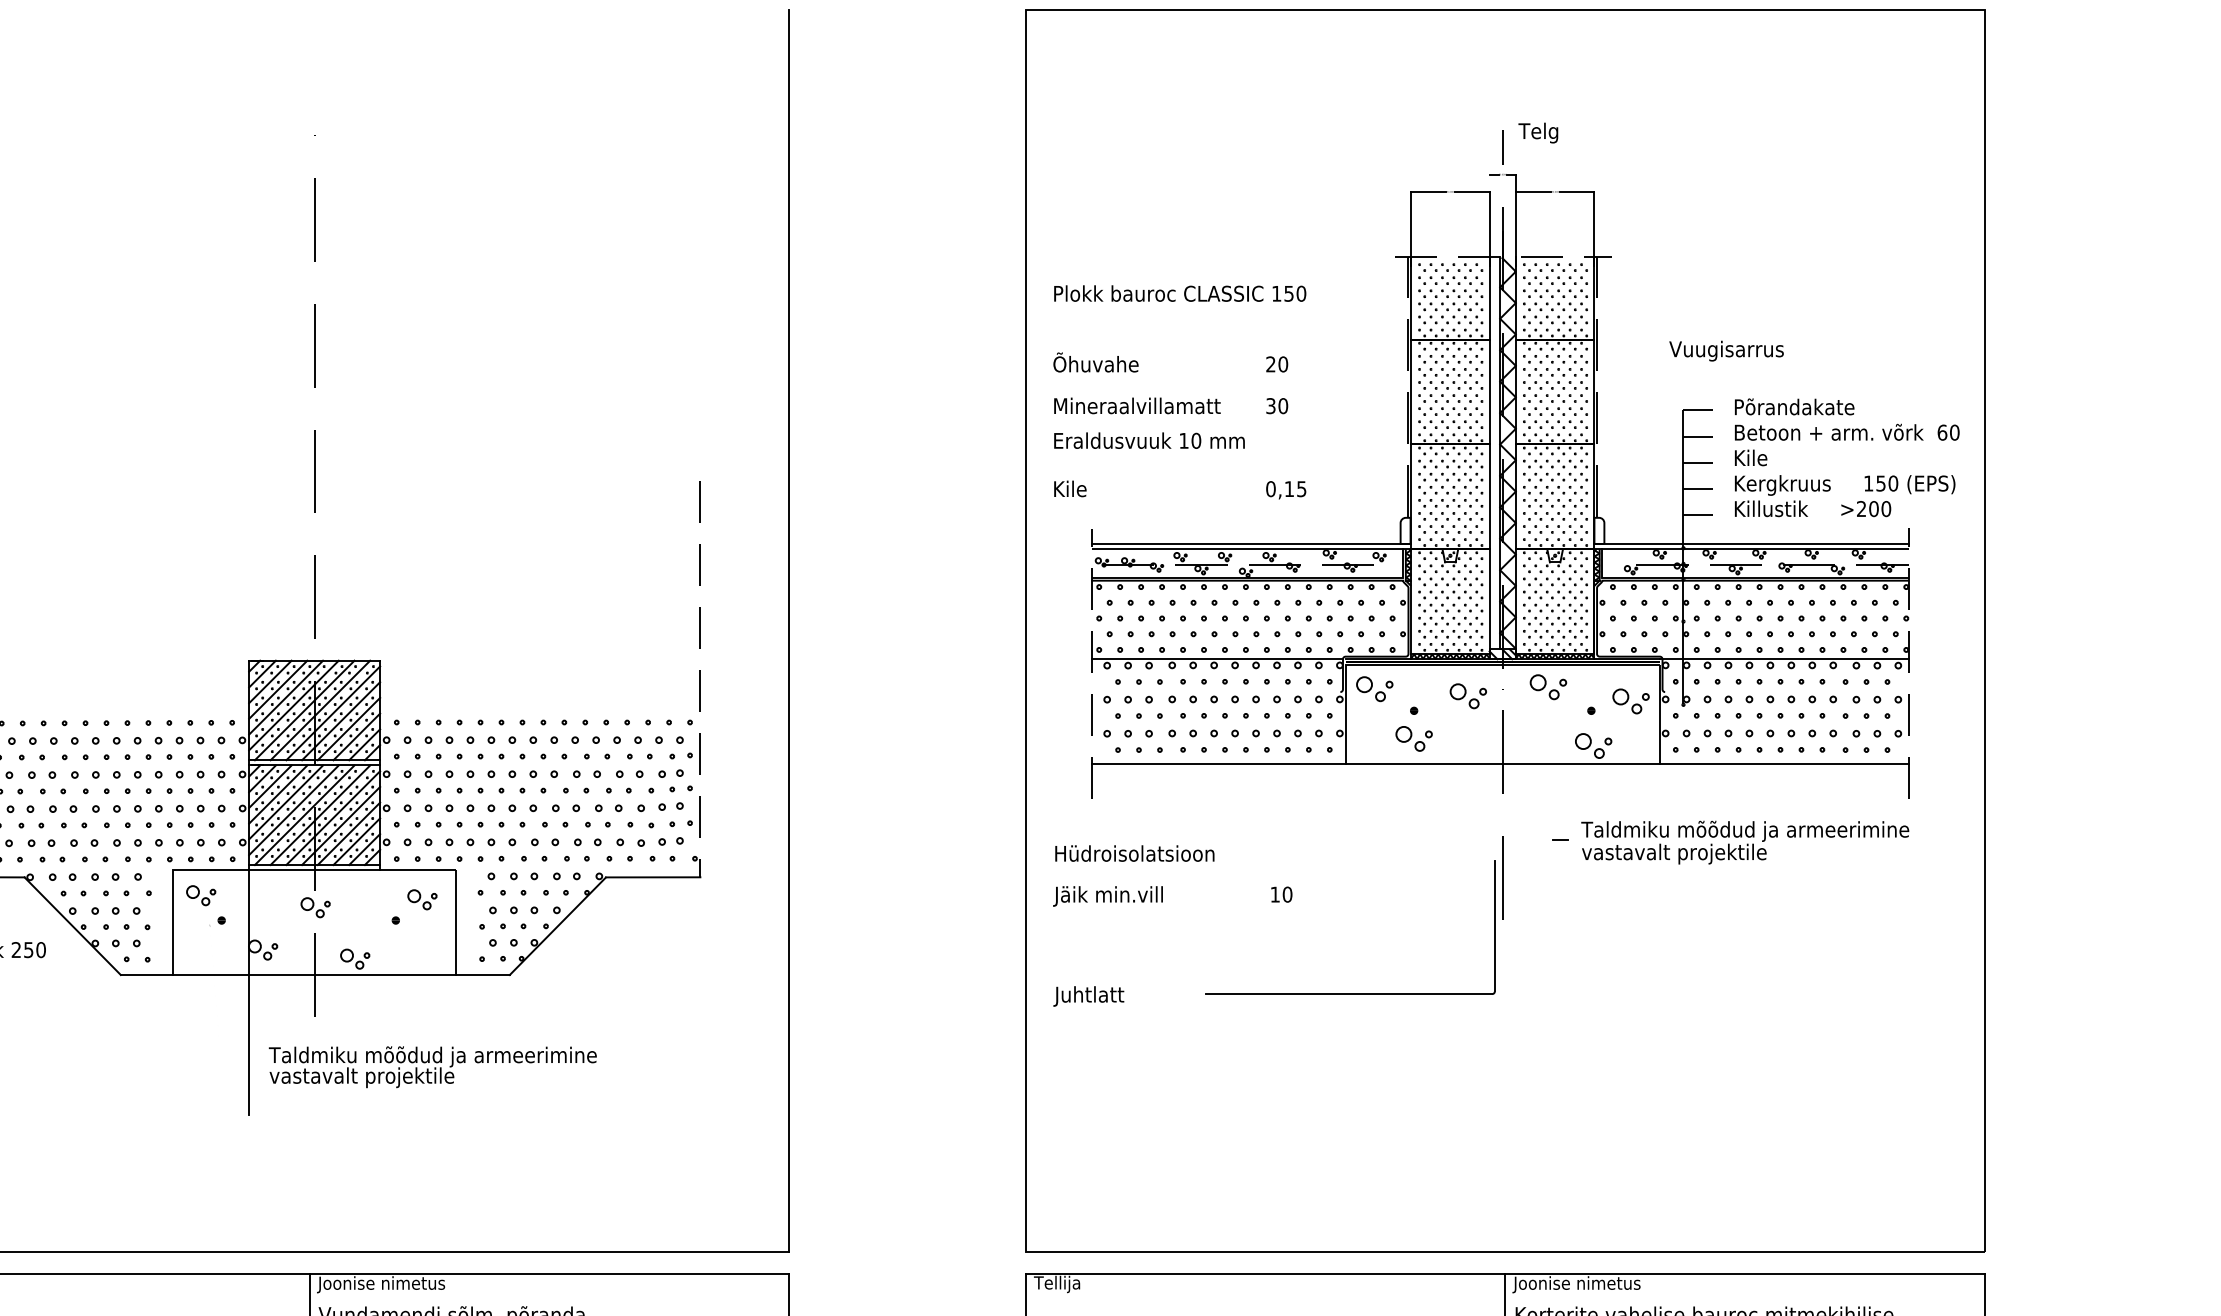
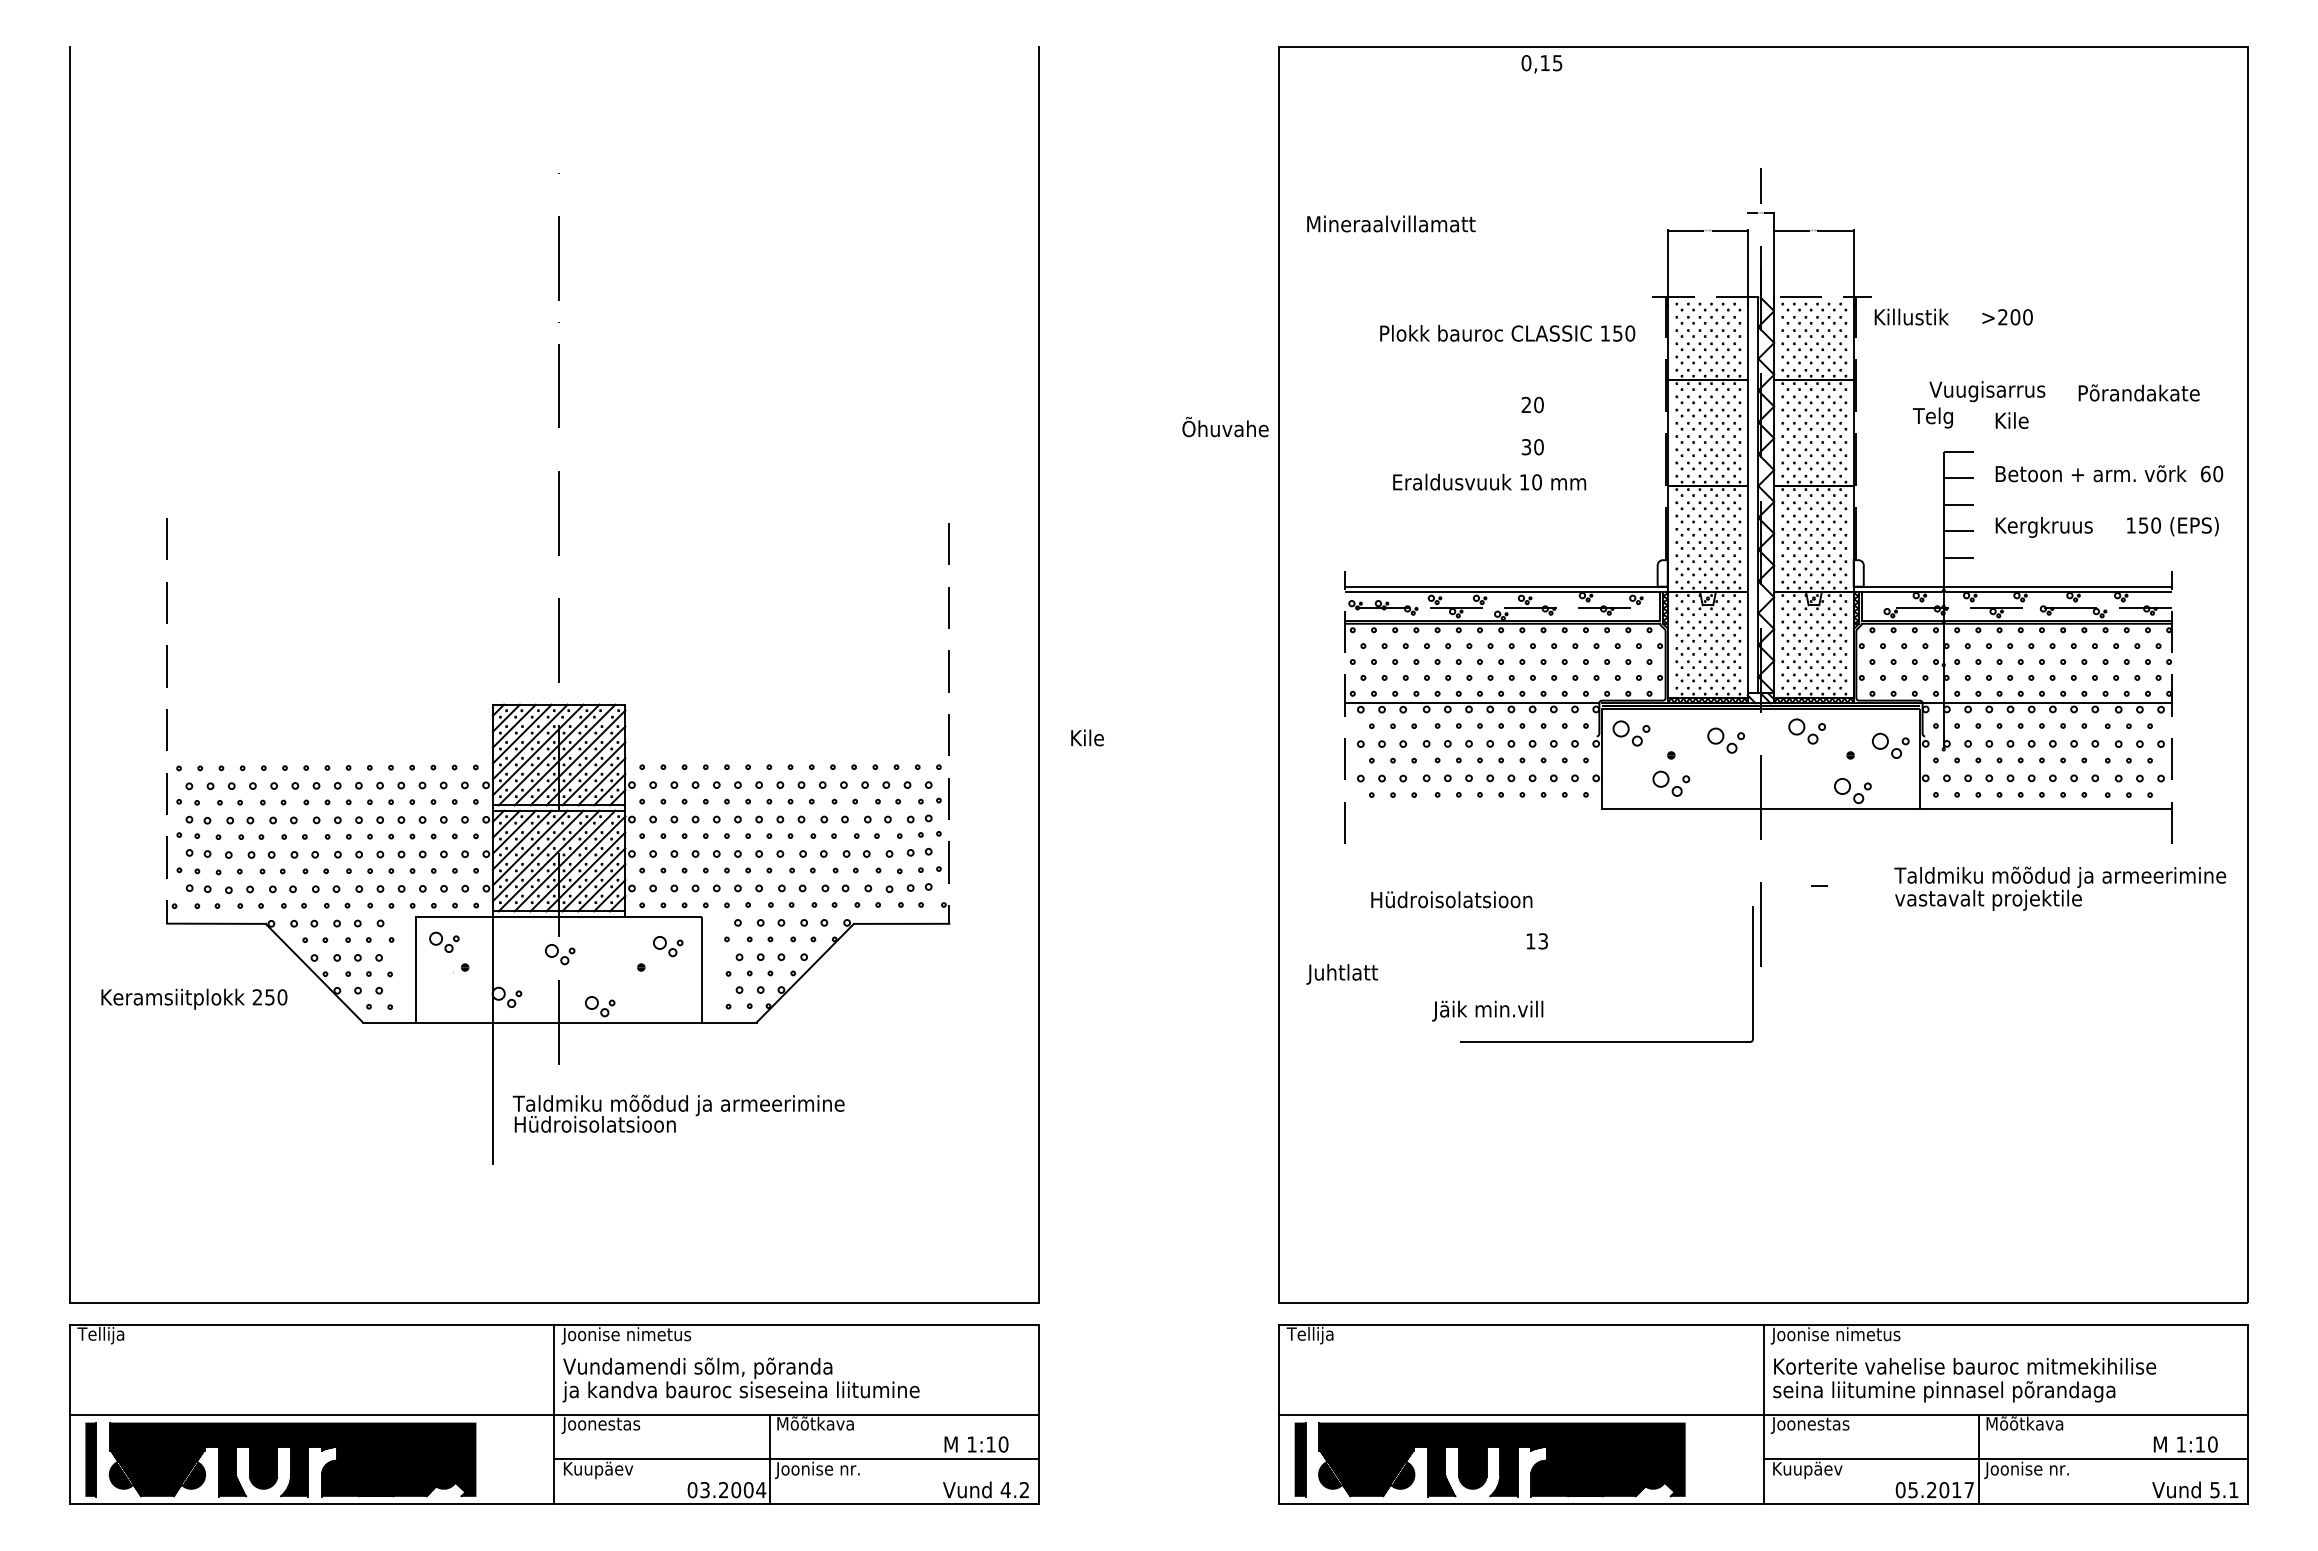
text: (1537, 132) -> (1932, 417), moved
text: (1180, 293) -> (1507, 333), moved
text: (1095, 362) -> (1225, 427), moved
text: (1137, 405) -> (1391, 223), moved
text: (1793, 406) -> (2138, 392), moved
text: (1149, 440) -> (1489, 481), moved
text: (1750, 457) -> (2011, 420), moved
text: (1070, 488) -> (1087, 737), moved
text: (1285, 490) -> (1541, 64), moved
text: (1812, 508) -> (1953, 316), moved
line: (1218, 764) -> (1473, 809), removed
text: (1745, 842) -> (2060, 888), moved
text: (1134, 853) -> (1451, 899), moved
text: (1287, 894) -> (1543, 941), 10 -> 13
text: (1107, 895) -> (1487, 1010), moved
text: (1089, 996) -> (1342, 974), moved
text: (361, 1077) -> (606, 1126), vastavalt projektile -> Hüdroisolatsioon

